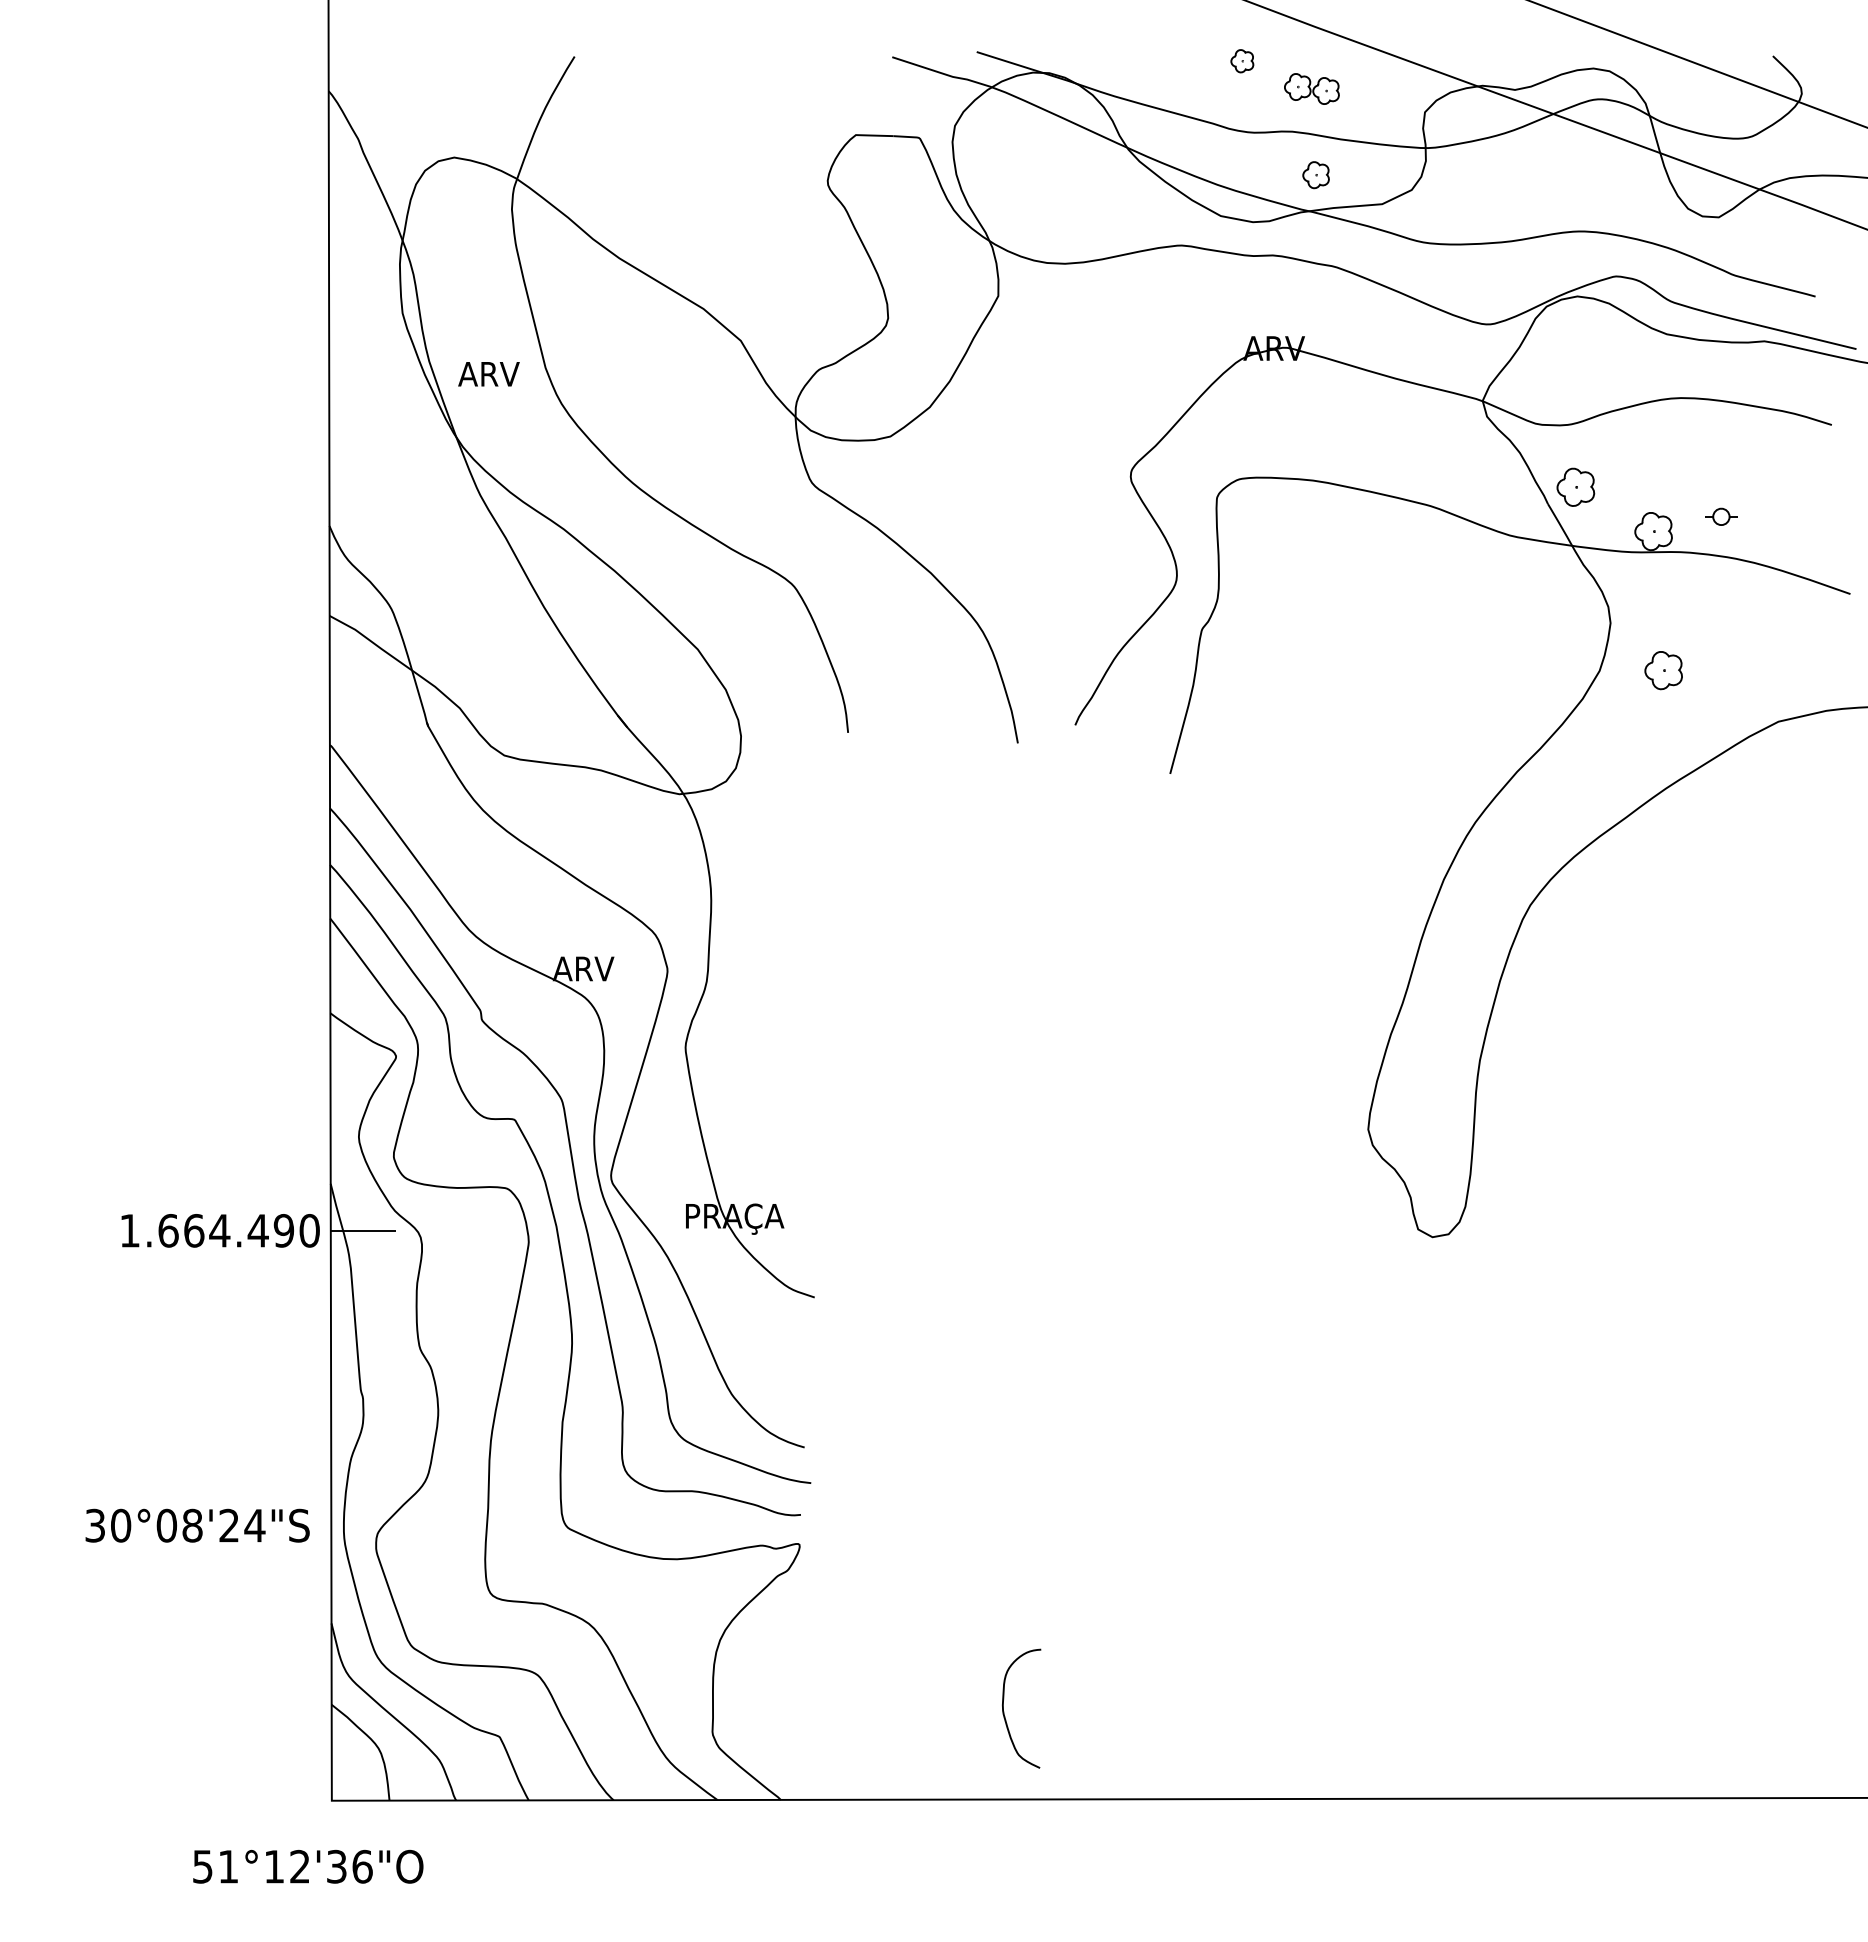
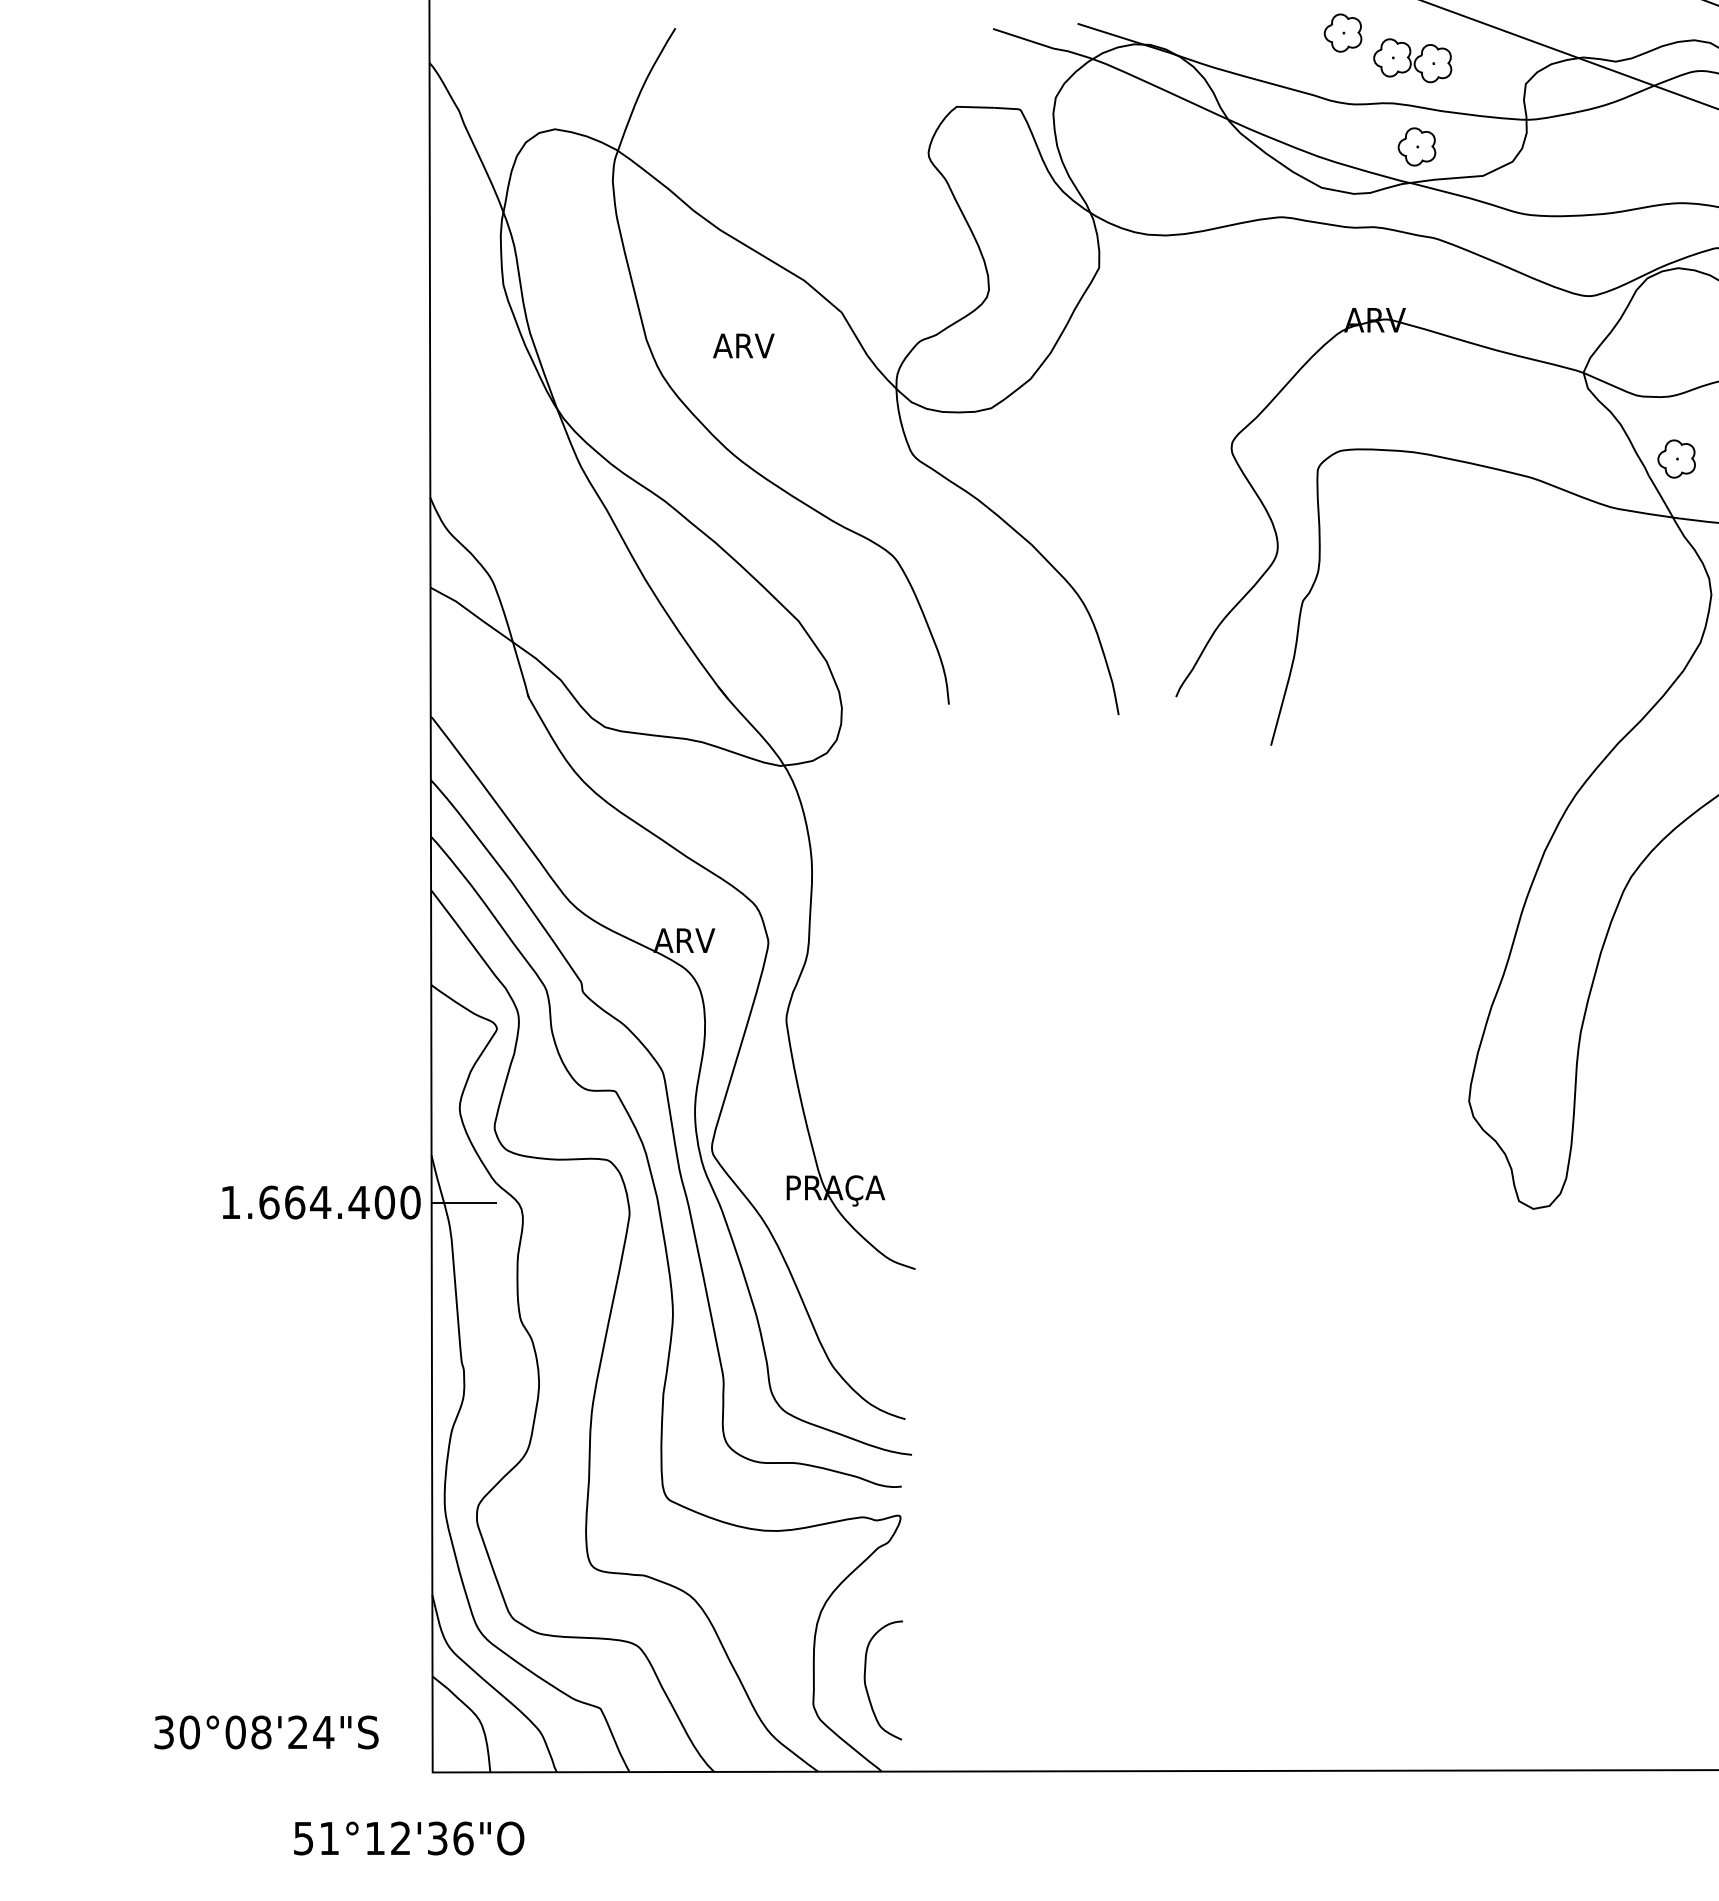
part: (1242, 60) -> (1343, 32), size x1.67
part: (1311, 88) -> (1412, 60), size x1.43
part: (1315, 174) -> (1416, 146), size x1.43
text: (488, 374) -> (743, 346), moved
text: (283, 1230) -> (384, 1202), 1.664.490 -> 1.664.400
text: (197, 1525) -> (266, 1732), moved
curve: (1004, 1711) -> (866, 1683), moved

